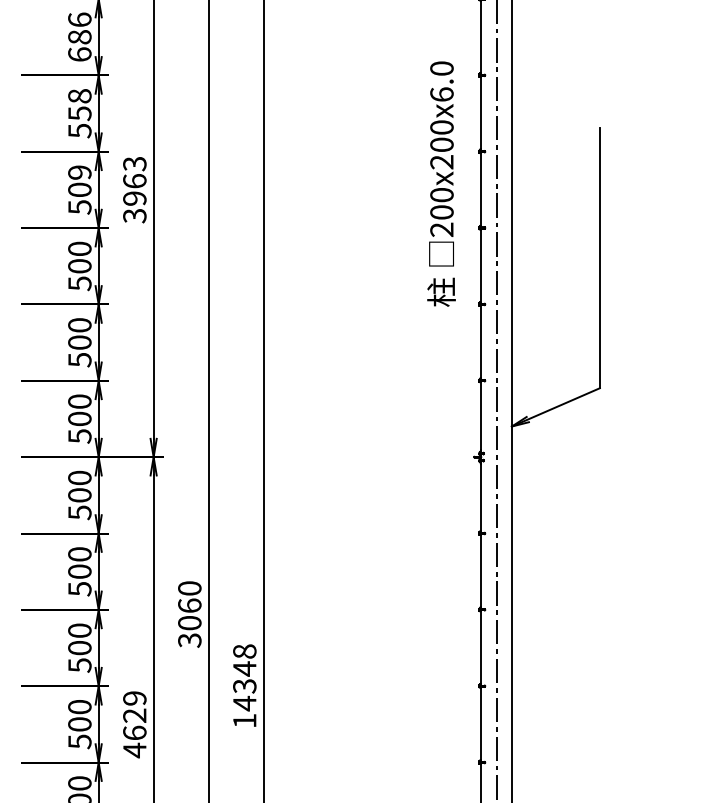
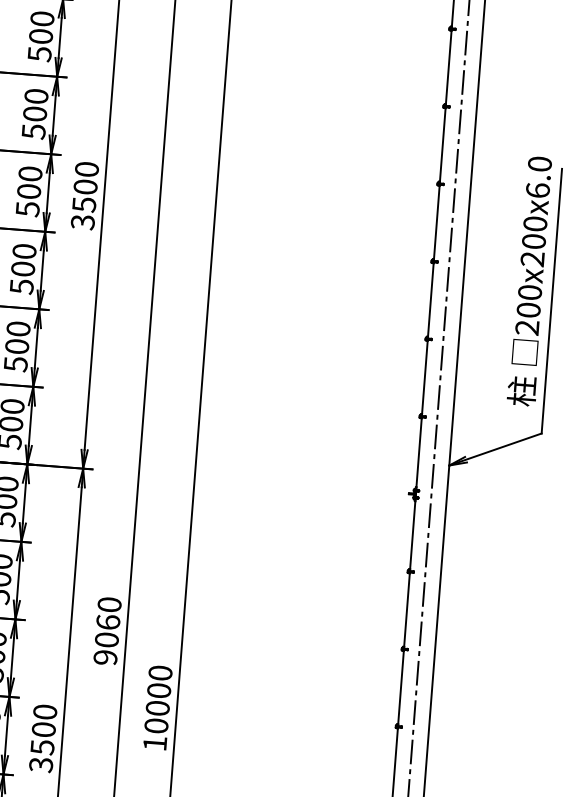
text: (79, 37) -> (40, 36), 686 -> 500
text: (79, 105) -> (35, 105), 558 -> 500
text: (79, 172) -> (30, 173), 509 -> 500
text: (134, 181) -> (85, 187), 3963 -> 3500
text: (441, 183) -> (530, 280), moved
text: (189, 640) -> (105, 657), 3060 -> 9060
text: (244, 677) -> (158, 699), 14348 -> 10000
text: (134, 724) -> (42, 738), 4629 -> 3500

